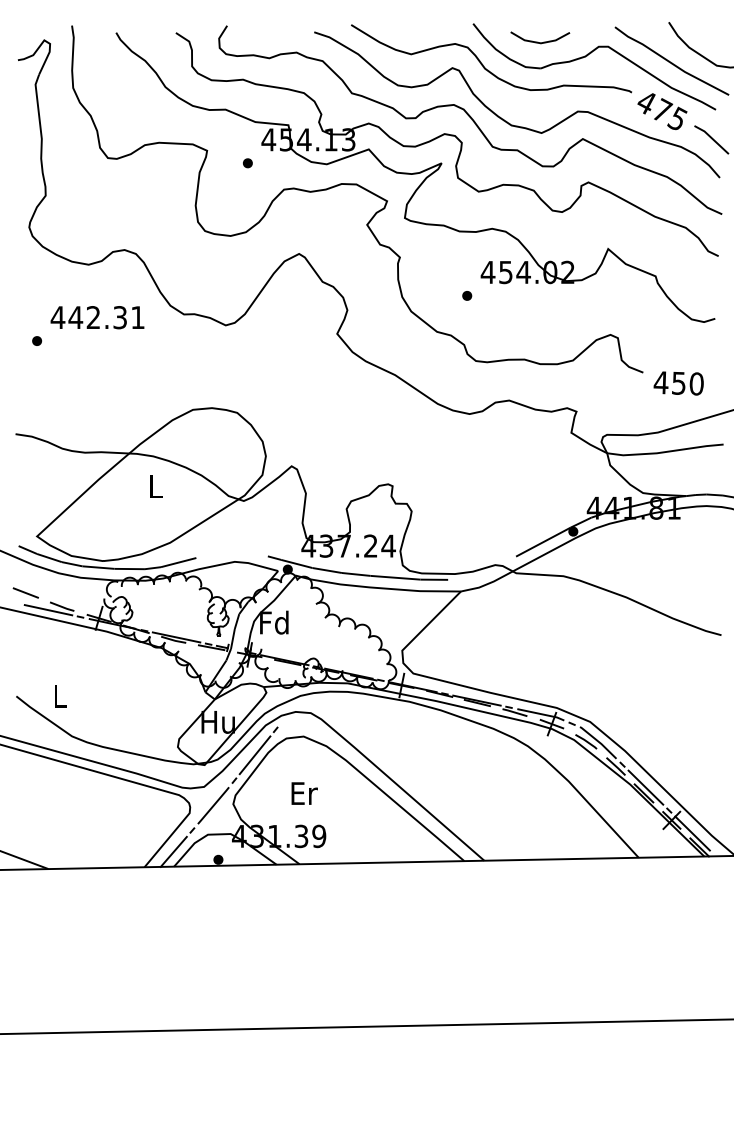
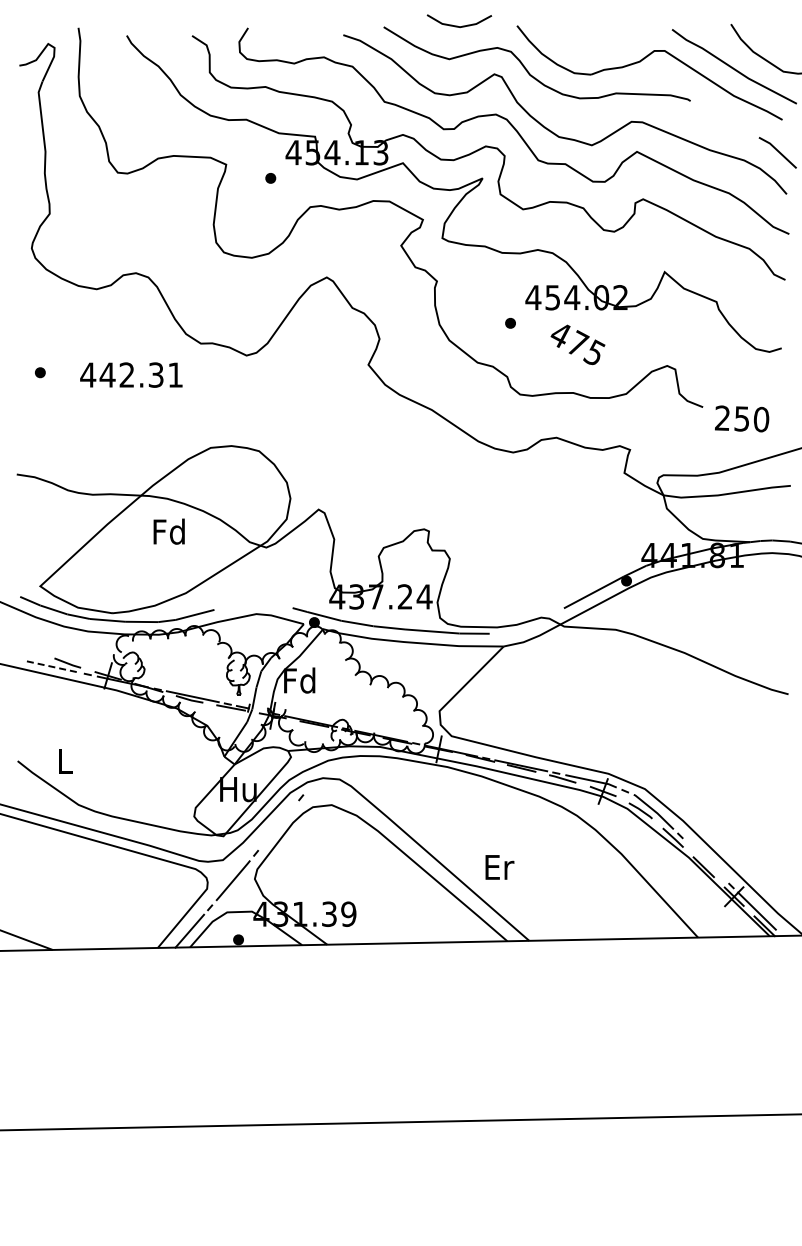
line: (538, 41) -> (457, 25), moved
text: (661, 111) -> (577, 344), moved
text: (97, 317) -> (131, 374), moved
text: (661, 382) -> (722, 417), 450 -> 250
text: (154, 486) -> (168, 531), L -> Fd
line: (25, 593) -> (27, 648), removed
line: (48, 609) -> (52, 666), solid -> dashed
line: (254, 755) -> (278, 825), removed
line: (645, 787) -> (705, 860), removed
text: (304, 793) -> (499, 867), moved

